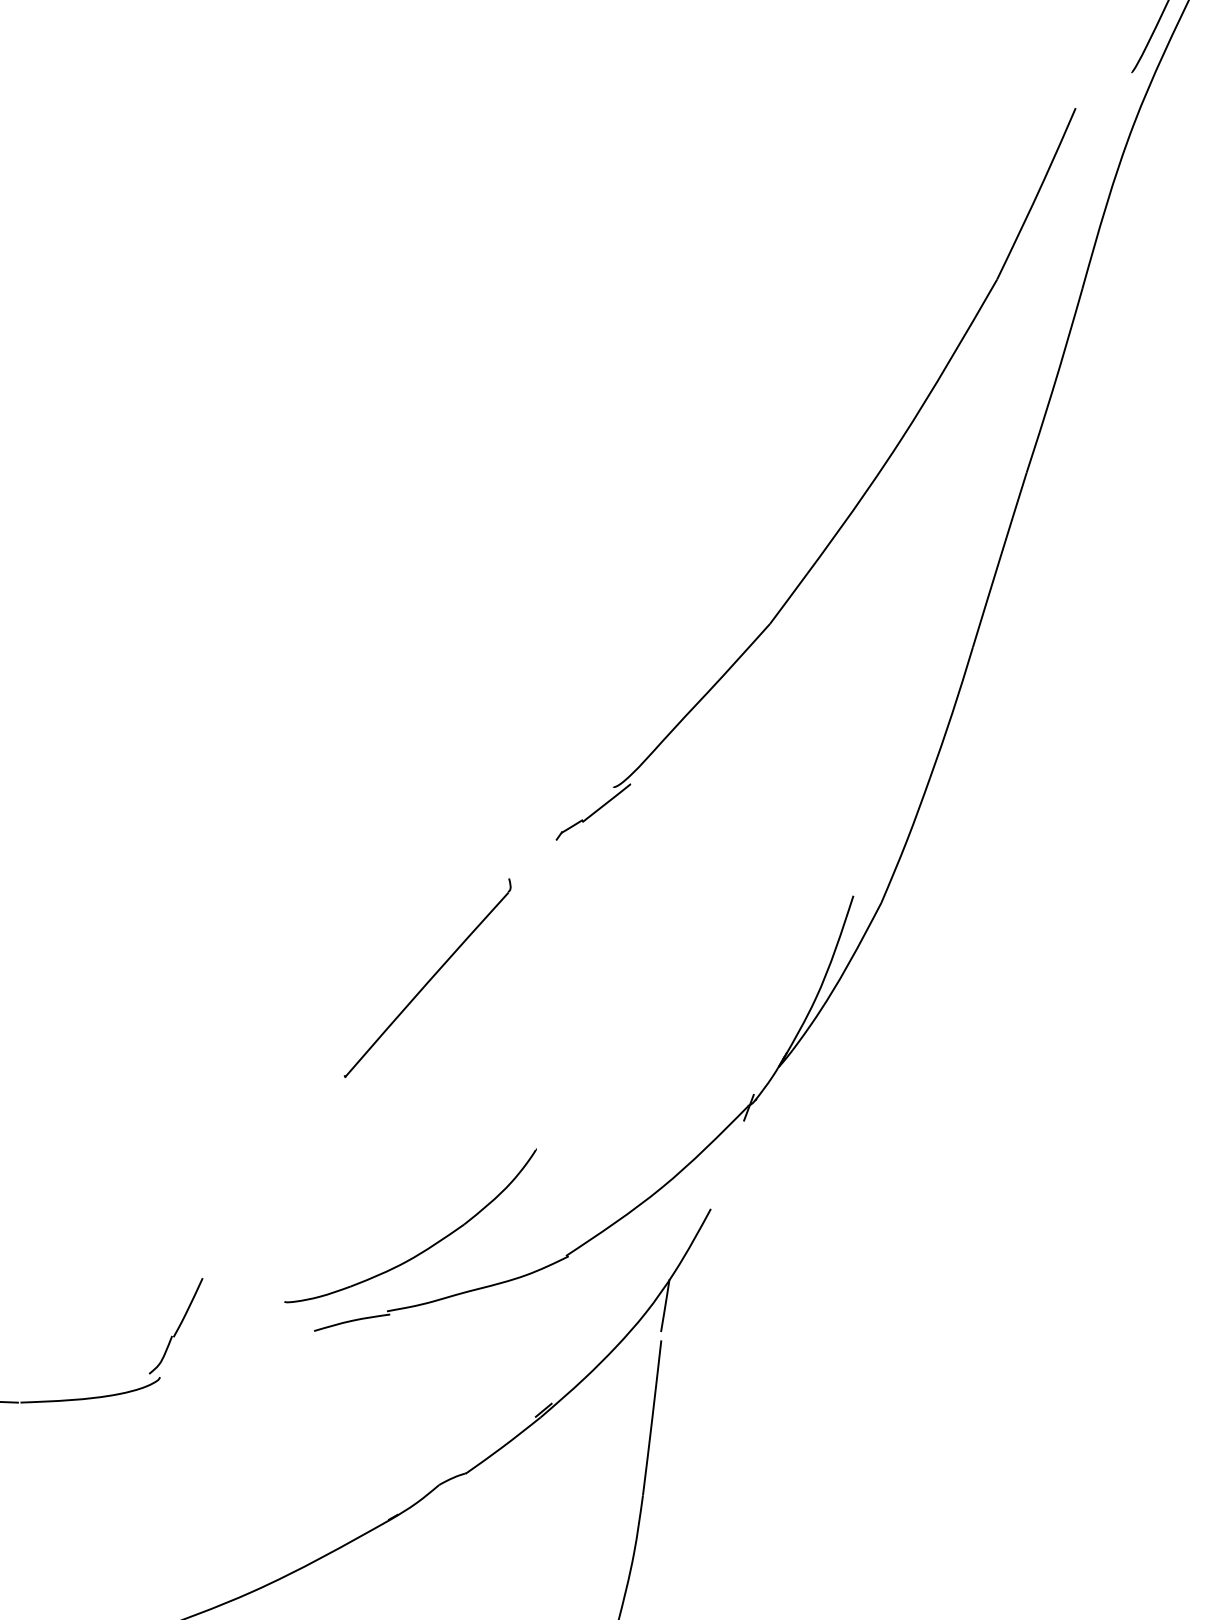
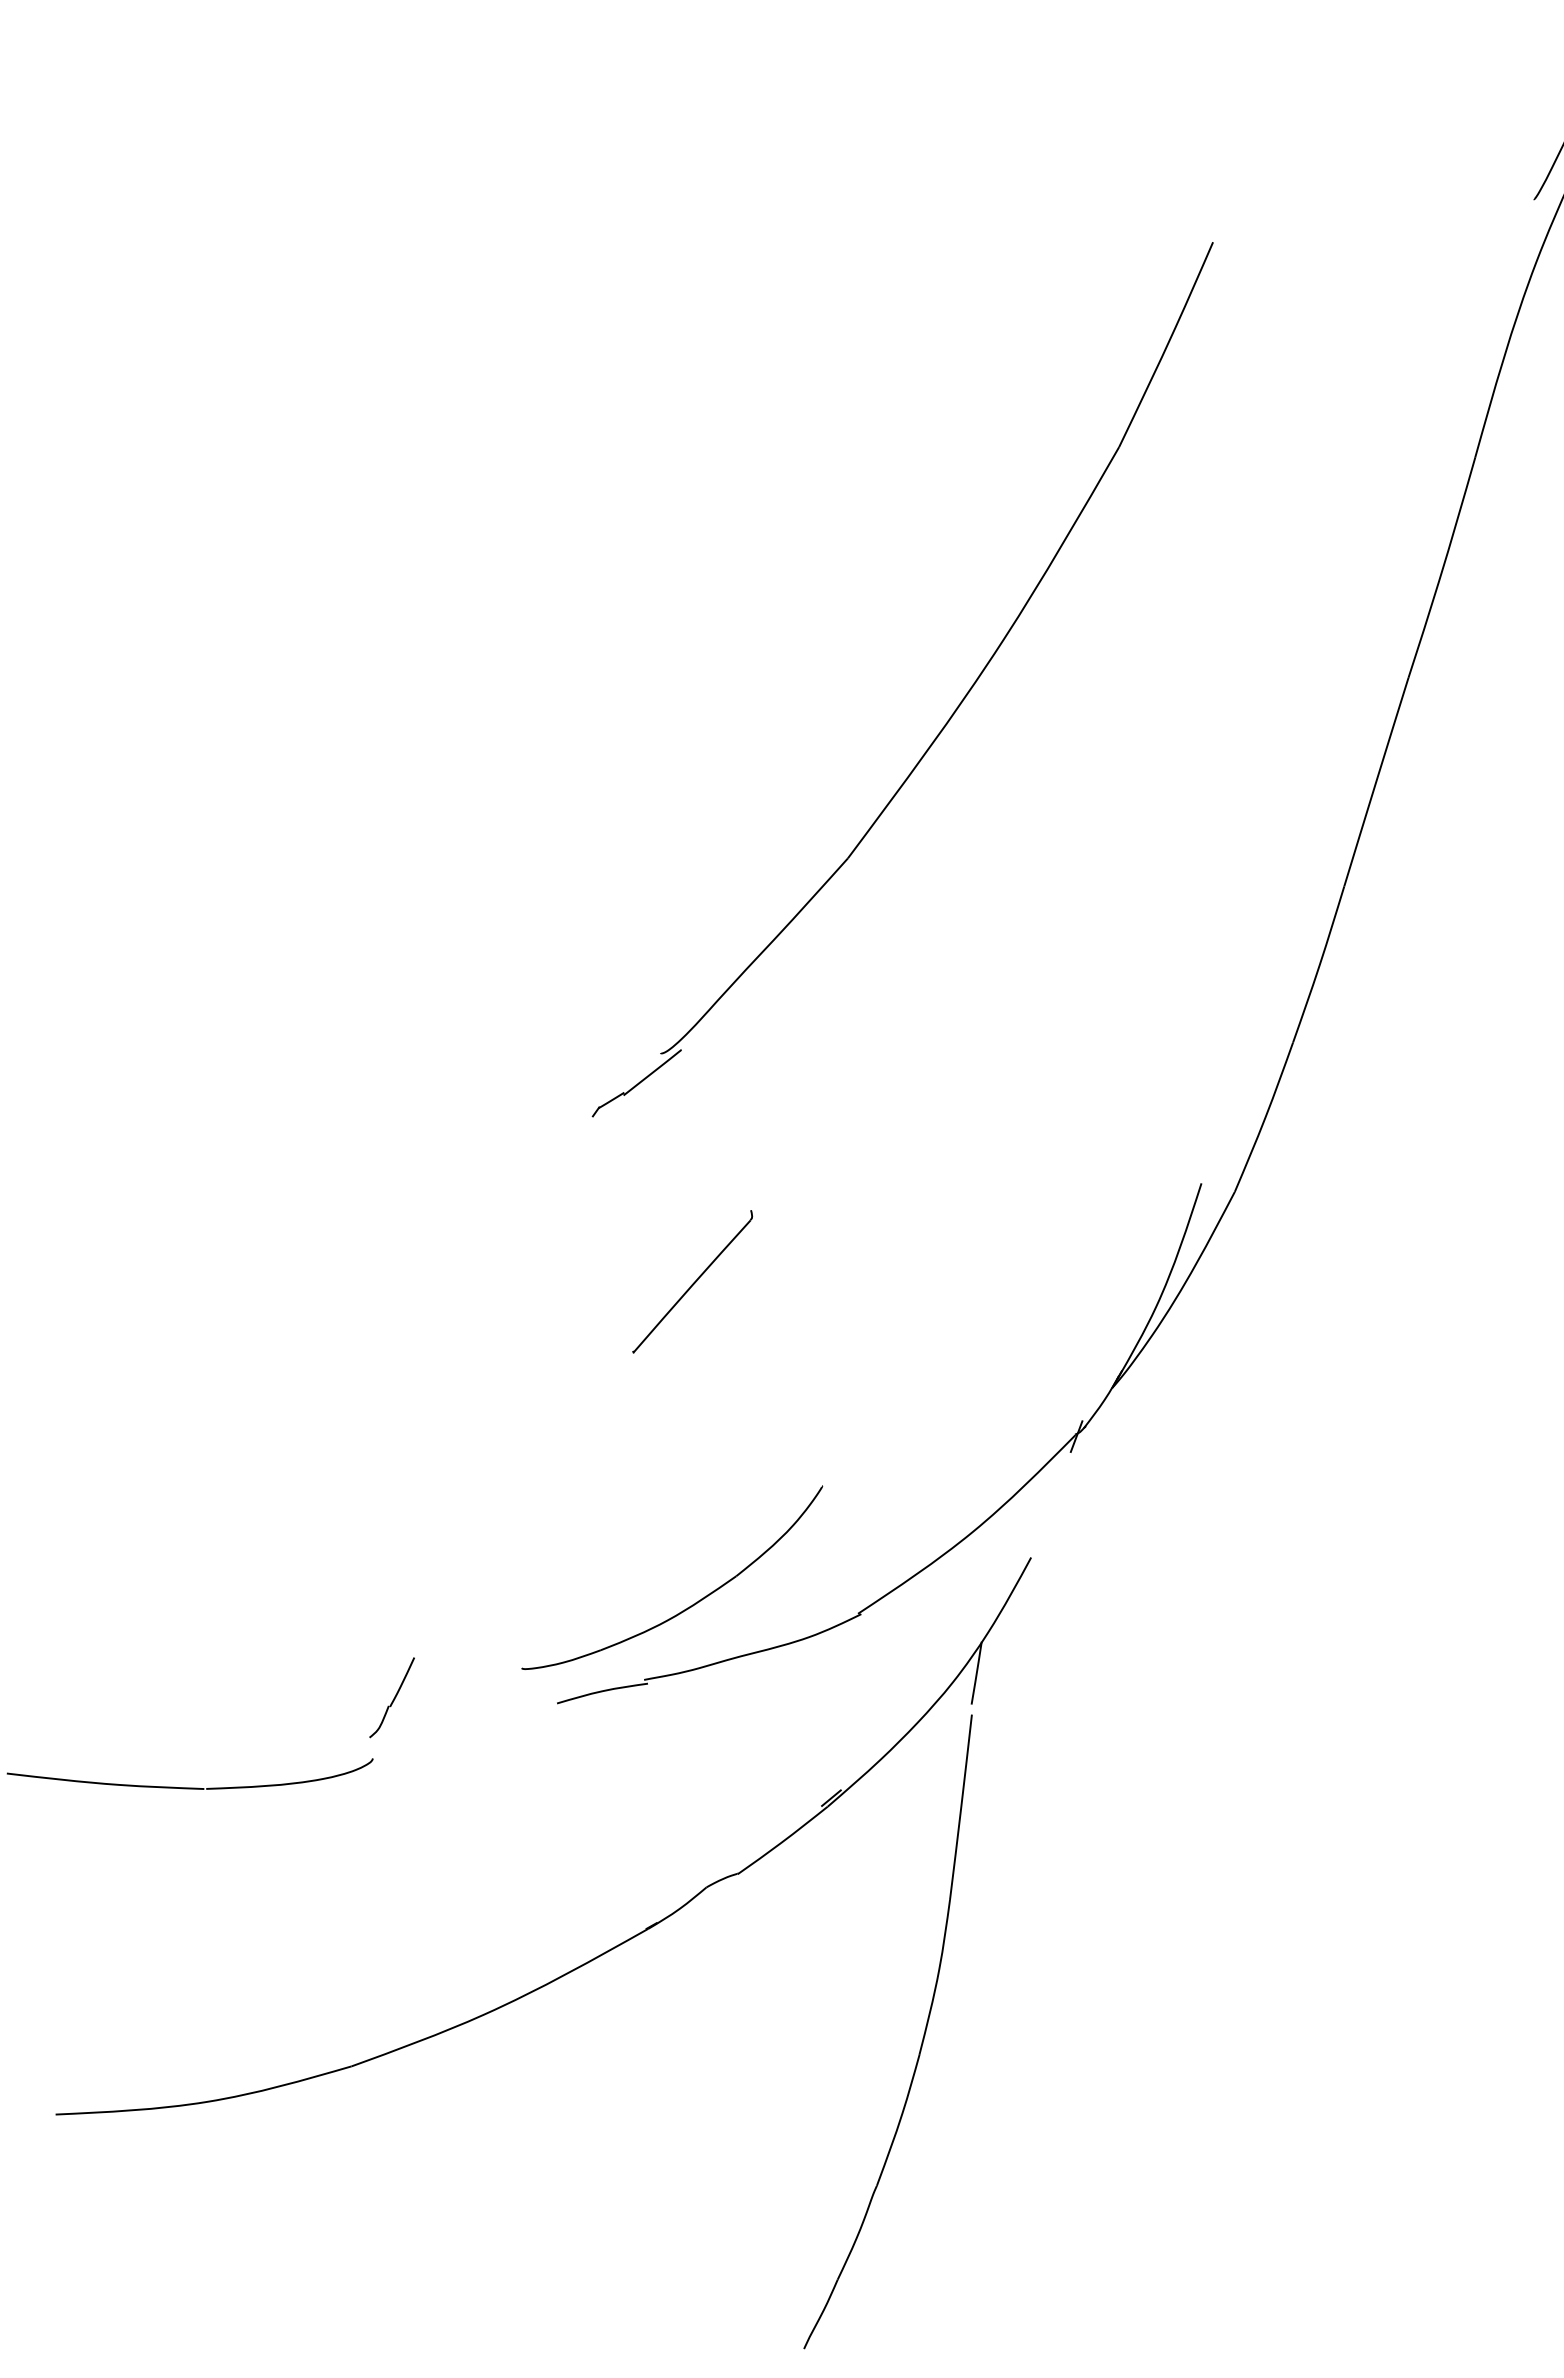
part: (855, 505) -> (949, 717), moved
part: (427, 977) -> (692, 1281), size x0.6
part: (175, 1326) -> (391, 1697), size x0.7

